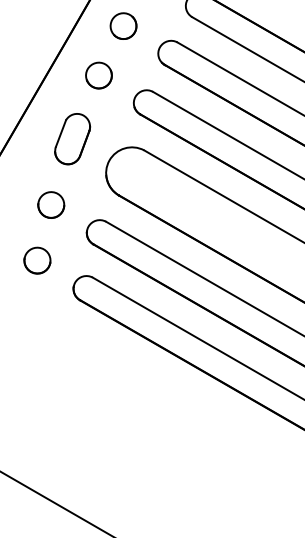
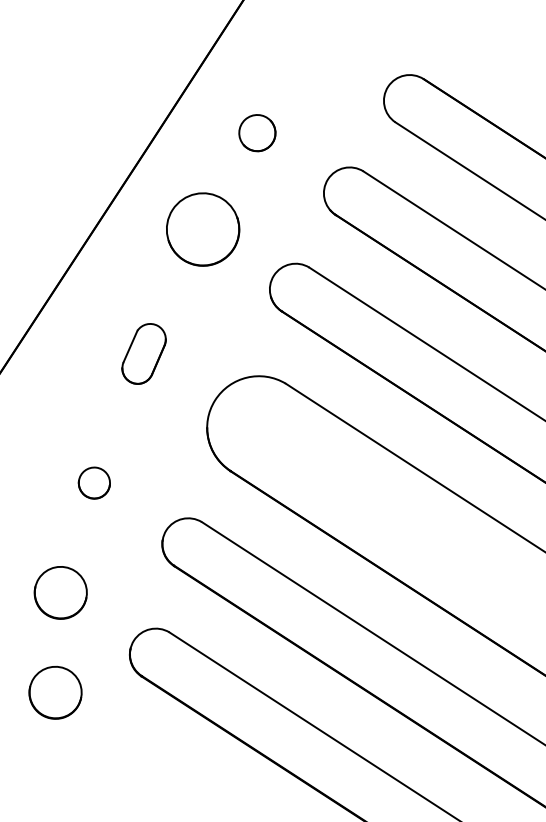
part: (123, 25) -> (257, 131), size x0.7
part: (98, 75) -> (202, 229), size x1.4
part: (72, 139) -> (143, 354), size x0.6
part: (51, 204) -> (94, 482), size x0.6
part: (37, 310) -> (55, 692), added

